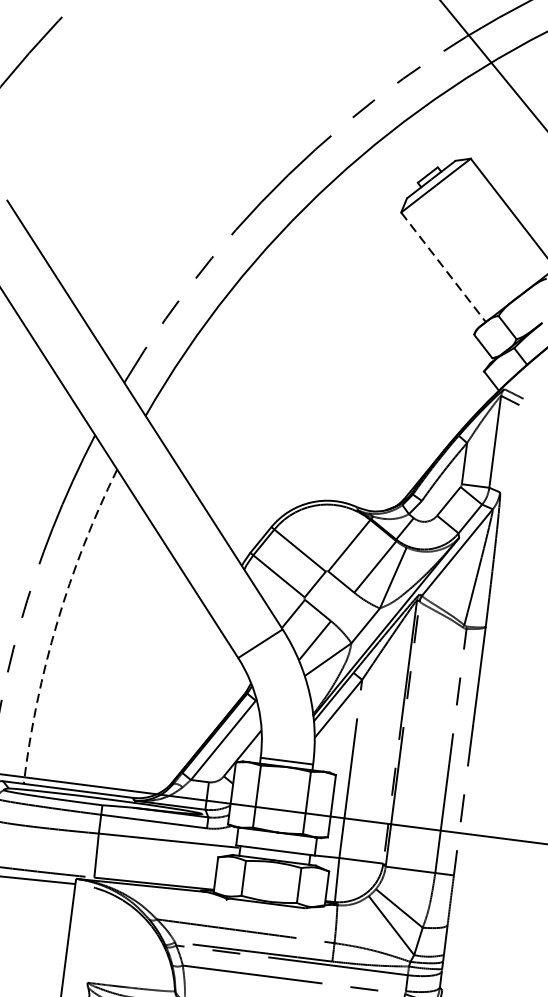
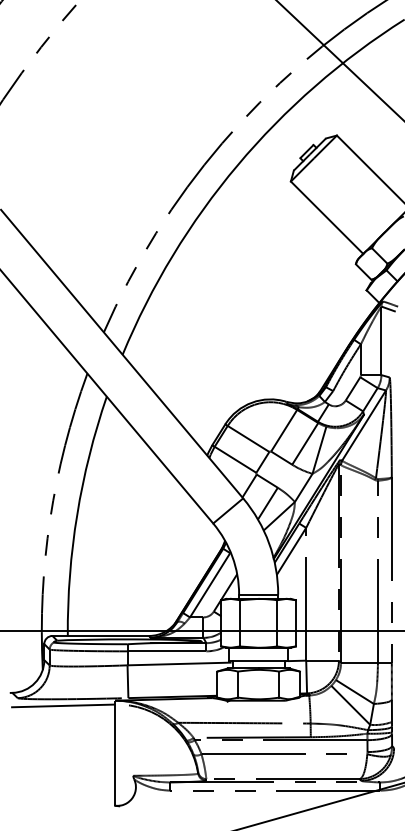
line: (443, 268) -> (327, 218), dashed -> solid
arc: (57, 622) -> (77, 514), dashed -> solid

